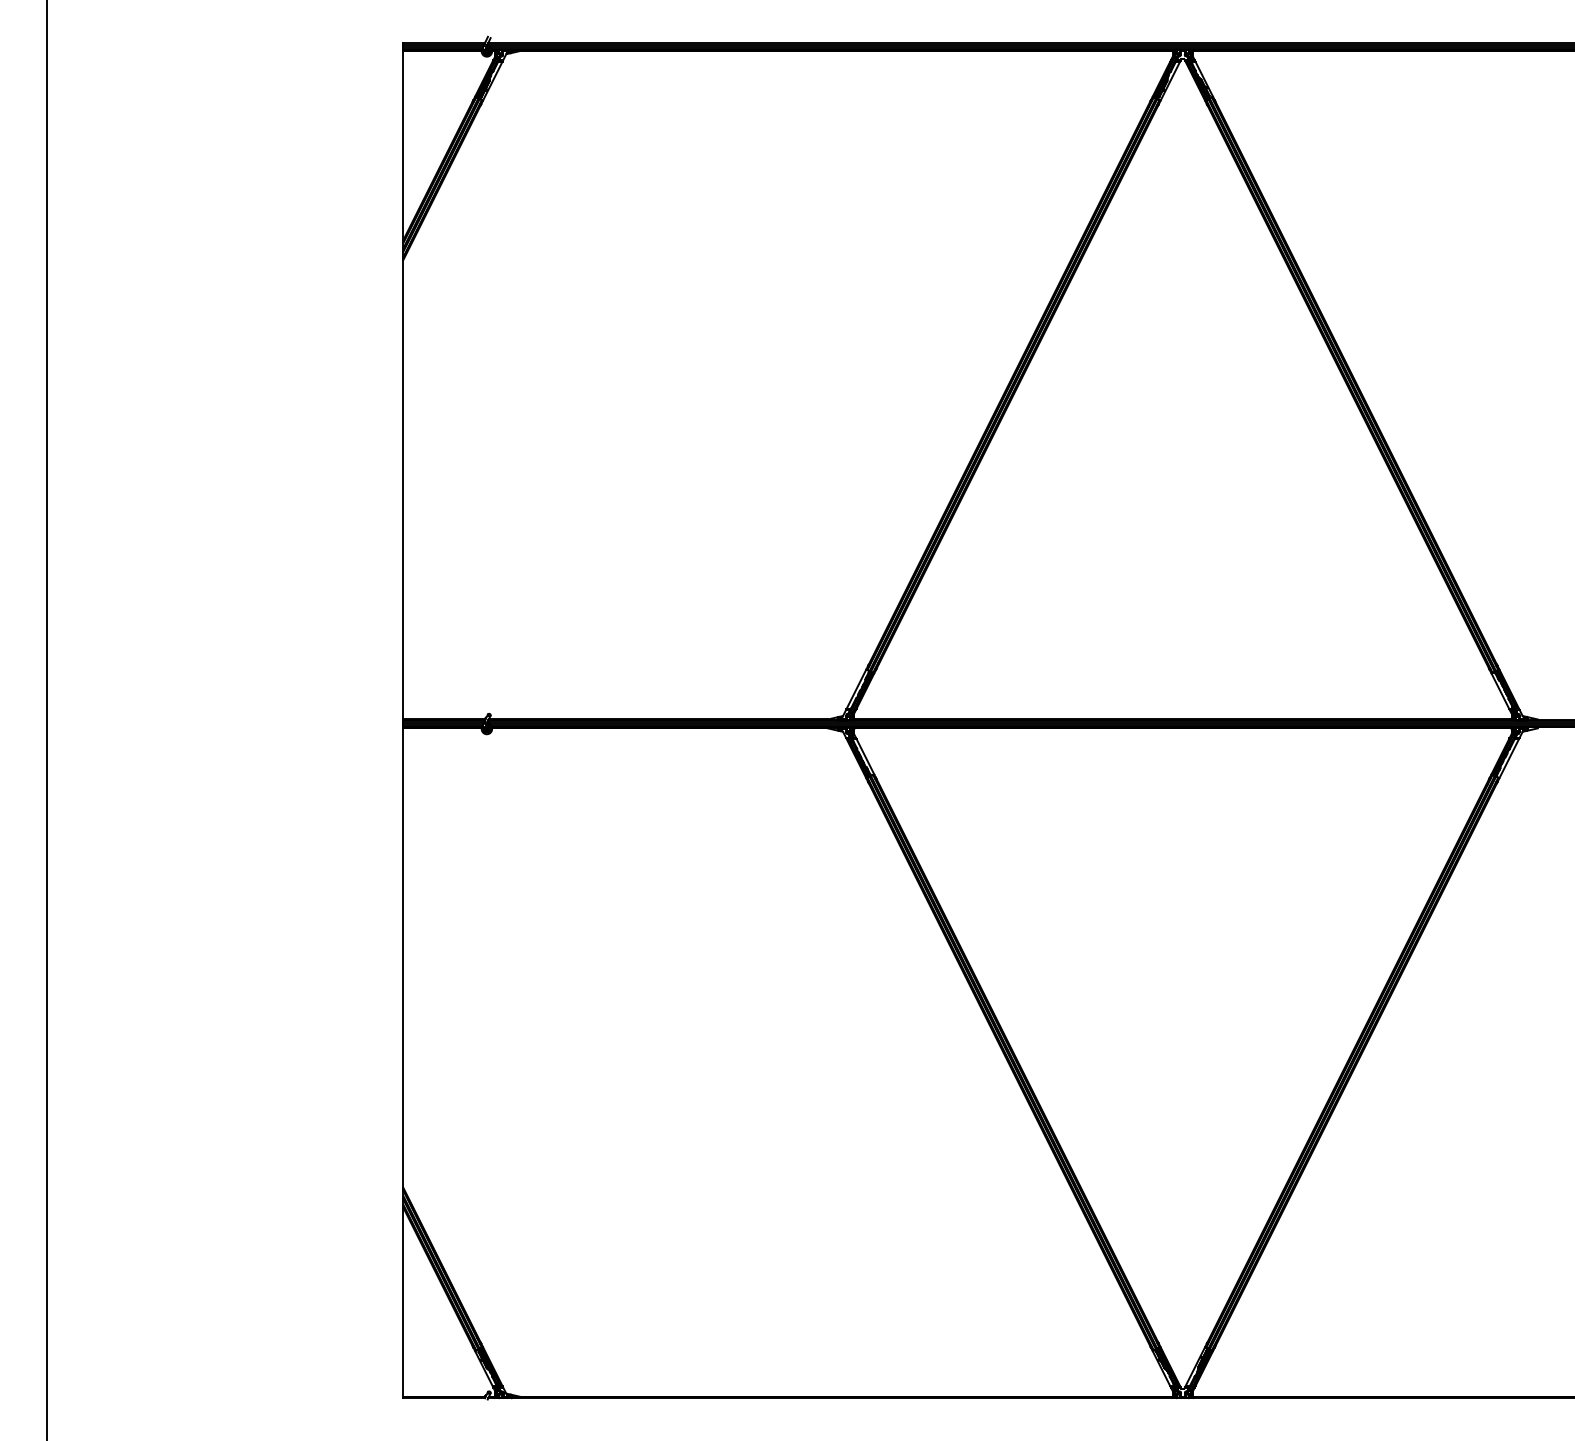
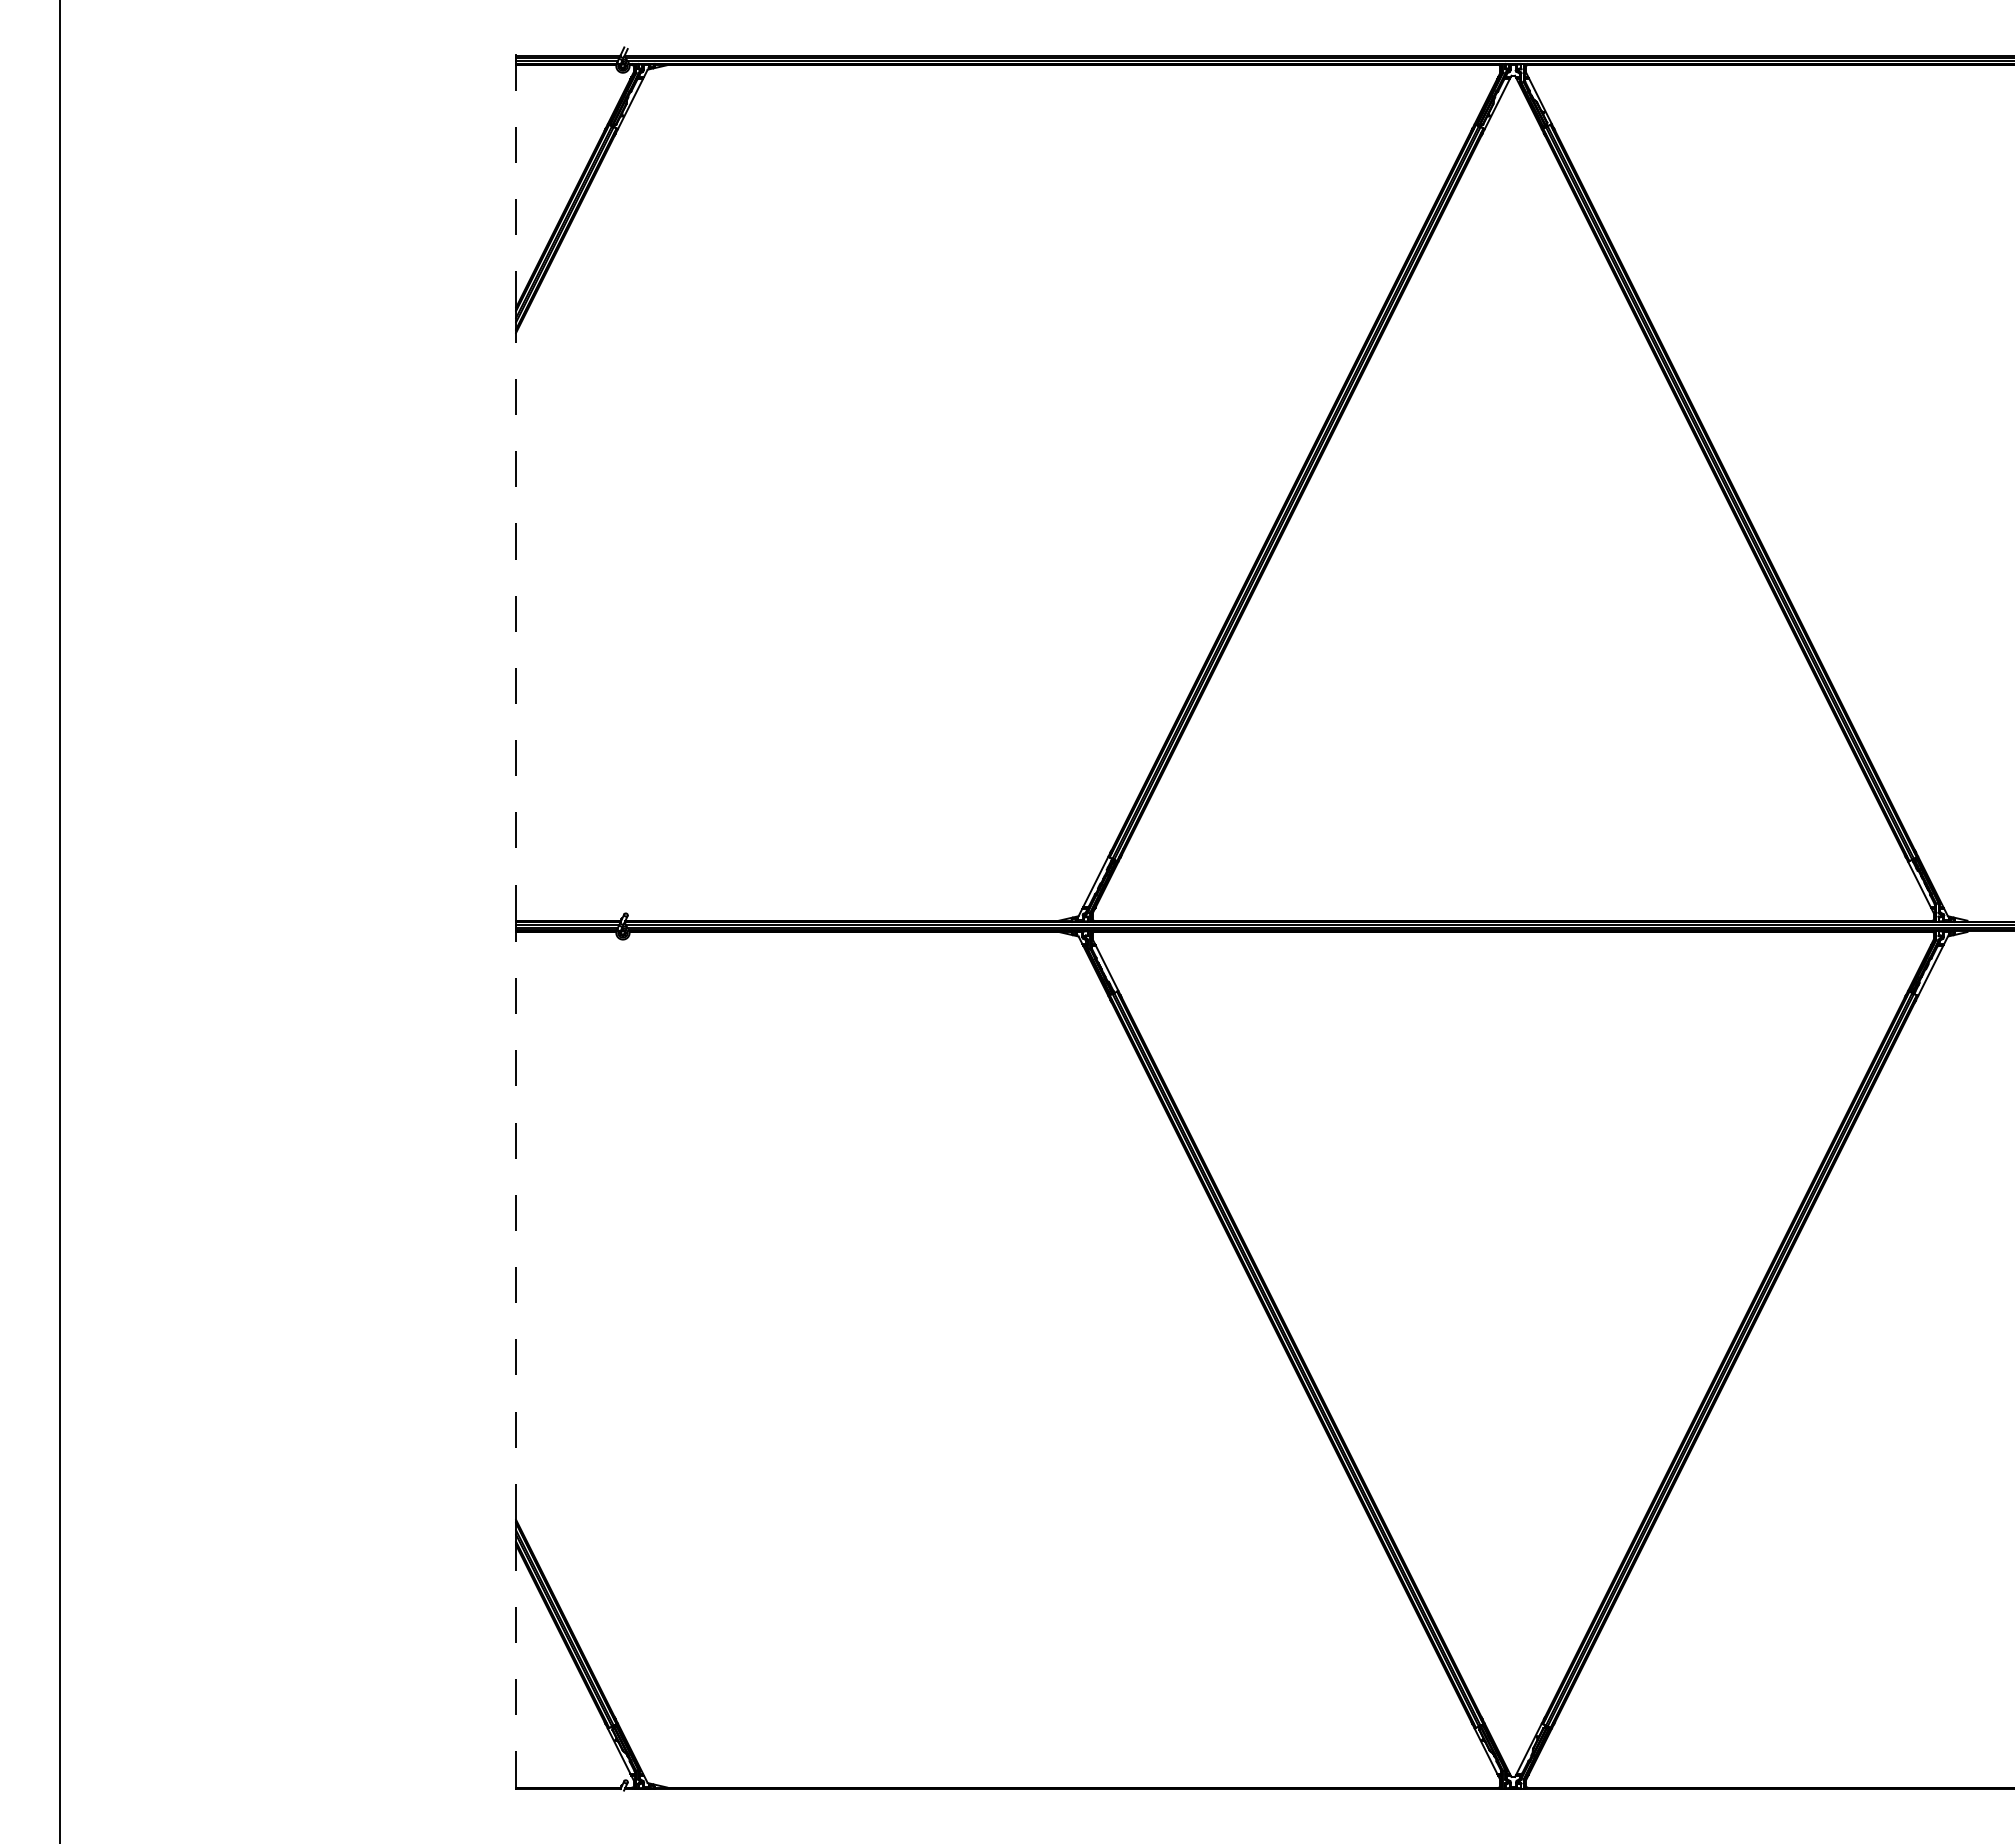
line: (403, 144) -> (516, 185), solid -> dashed
line: (403, 489) -> (516, 626), solid -> dashed
line: (403, 957) -> (516, 1225), solid -> dashed
line: (403, 1301) -> (516, 1665), solid -> dashed

